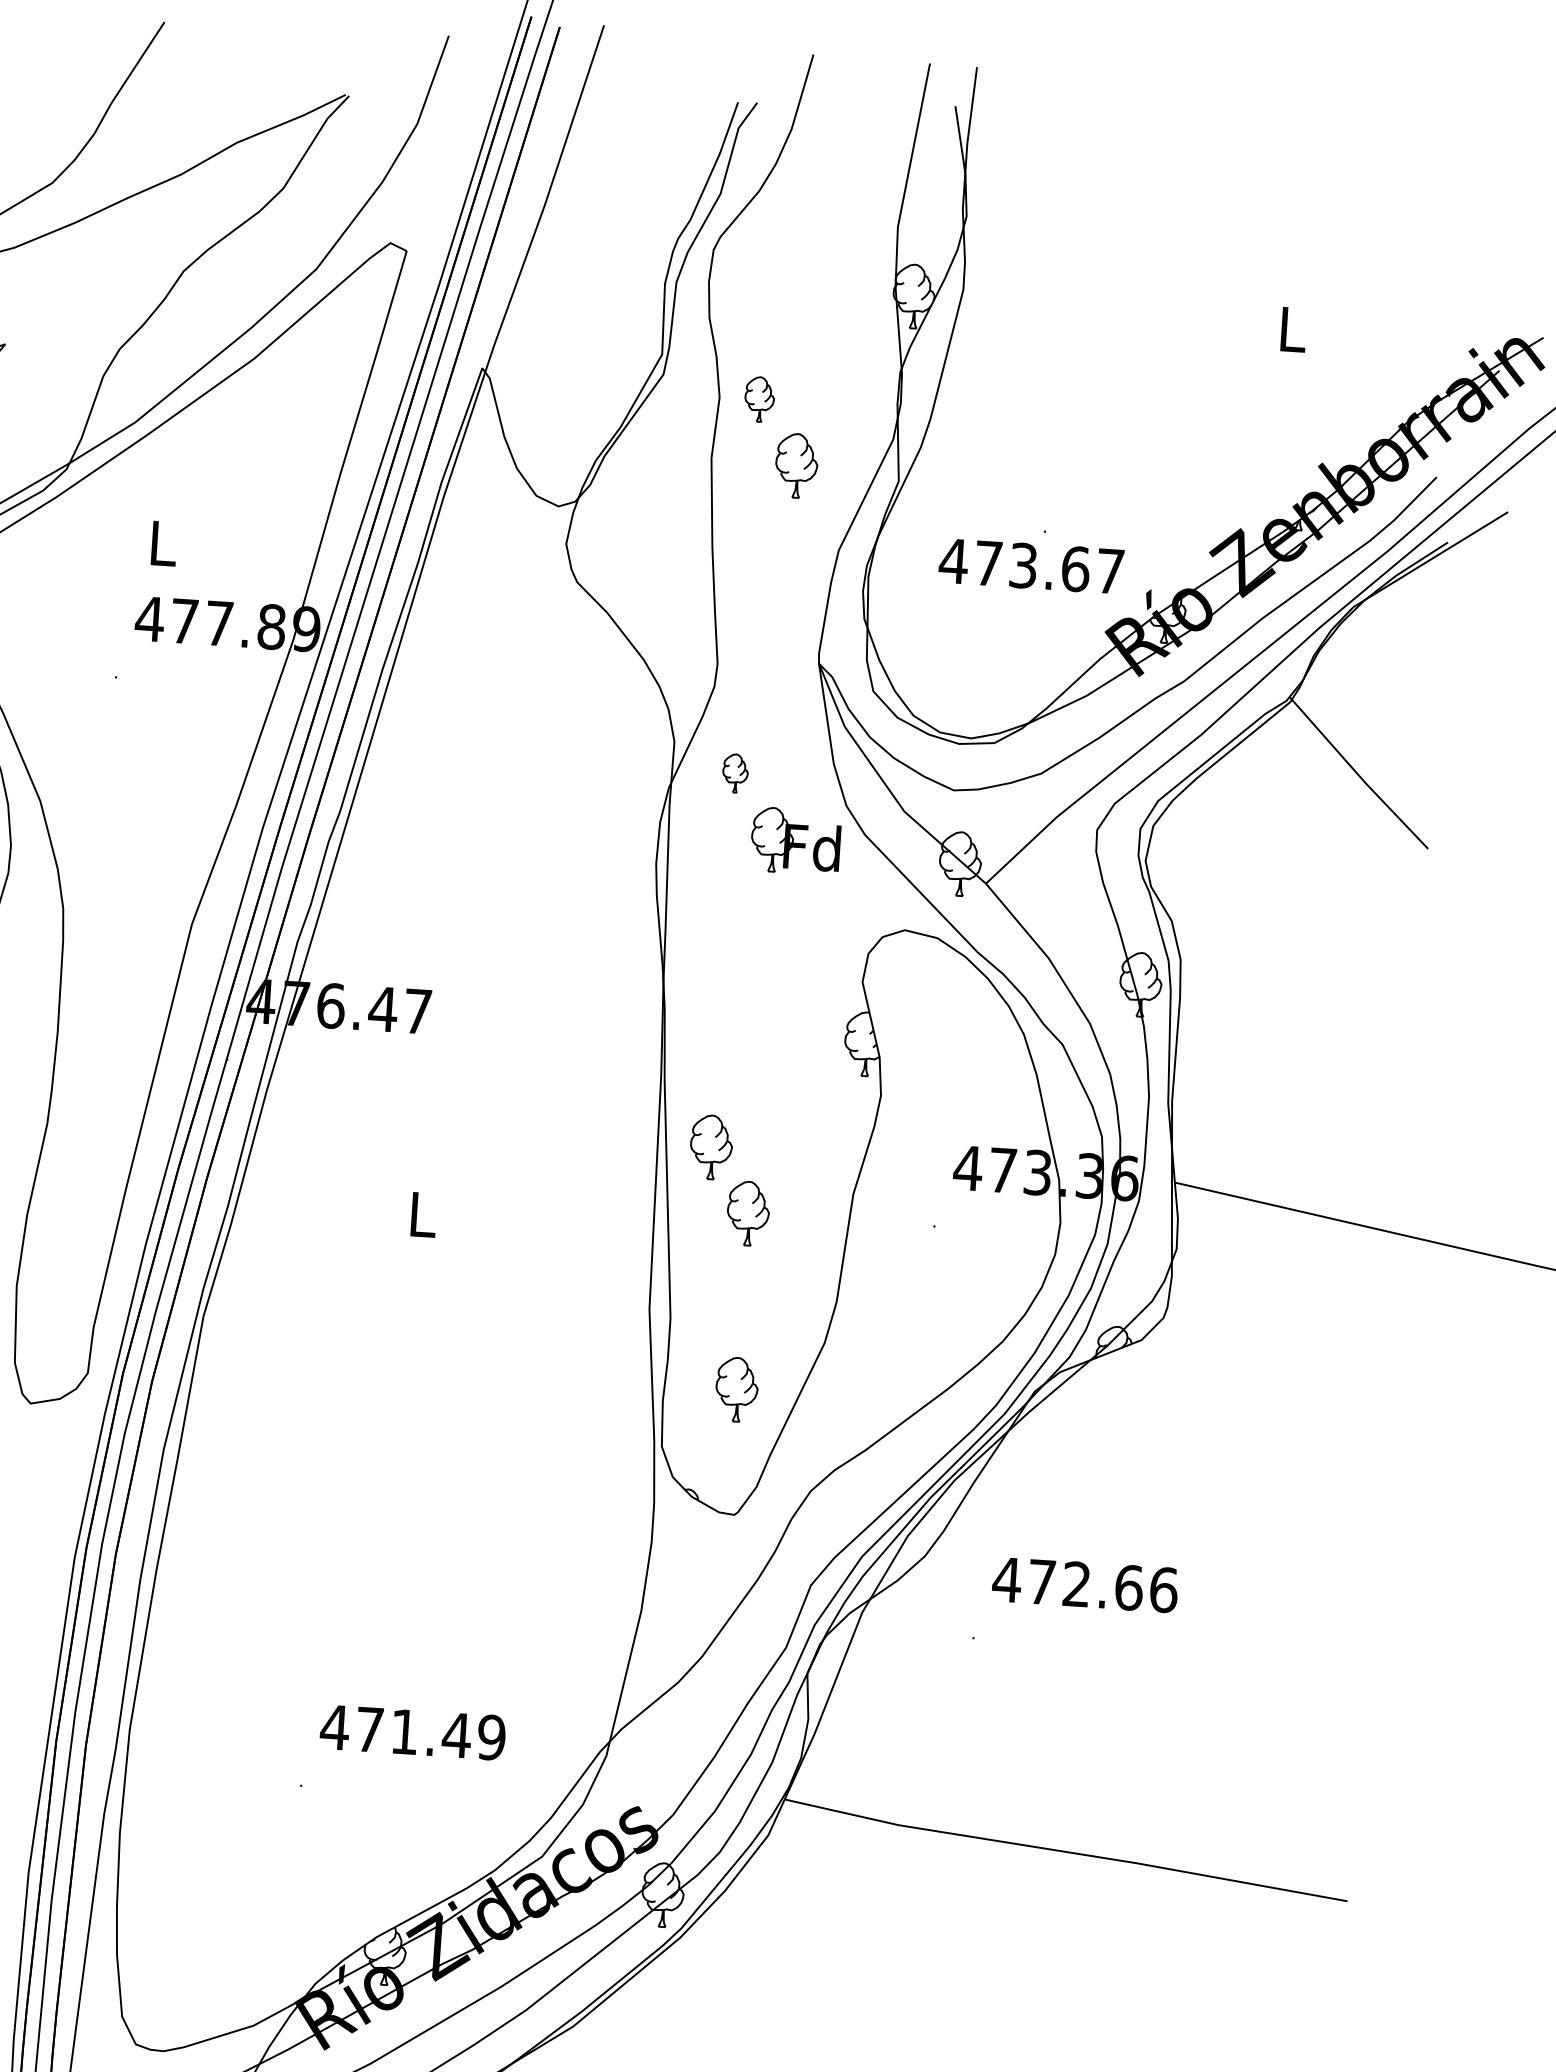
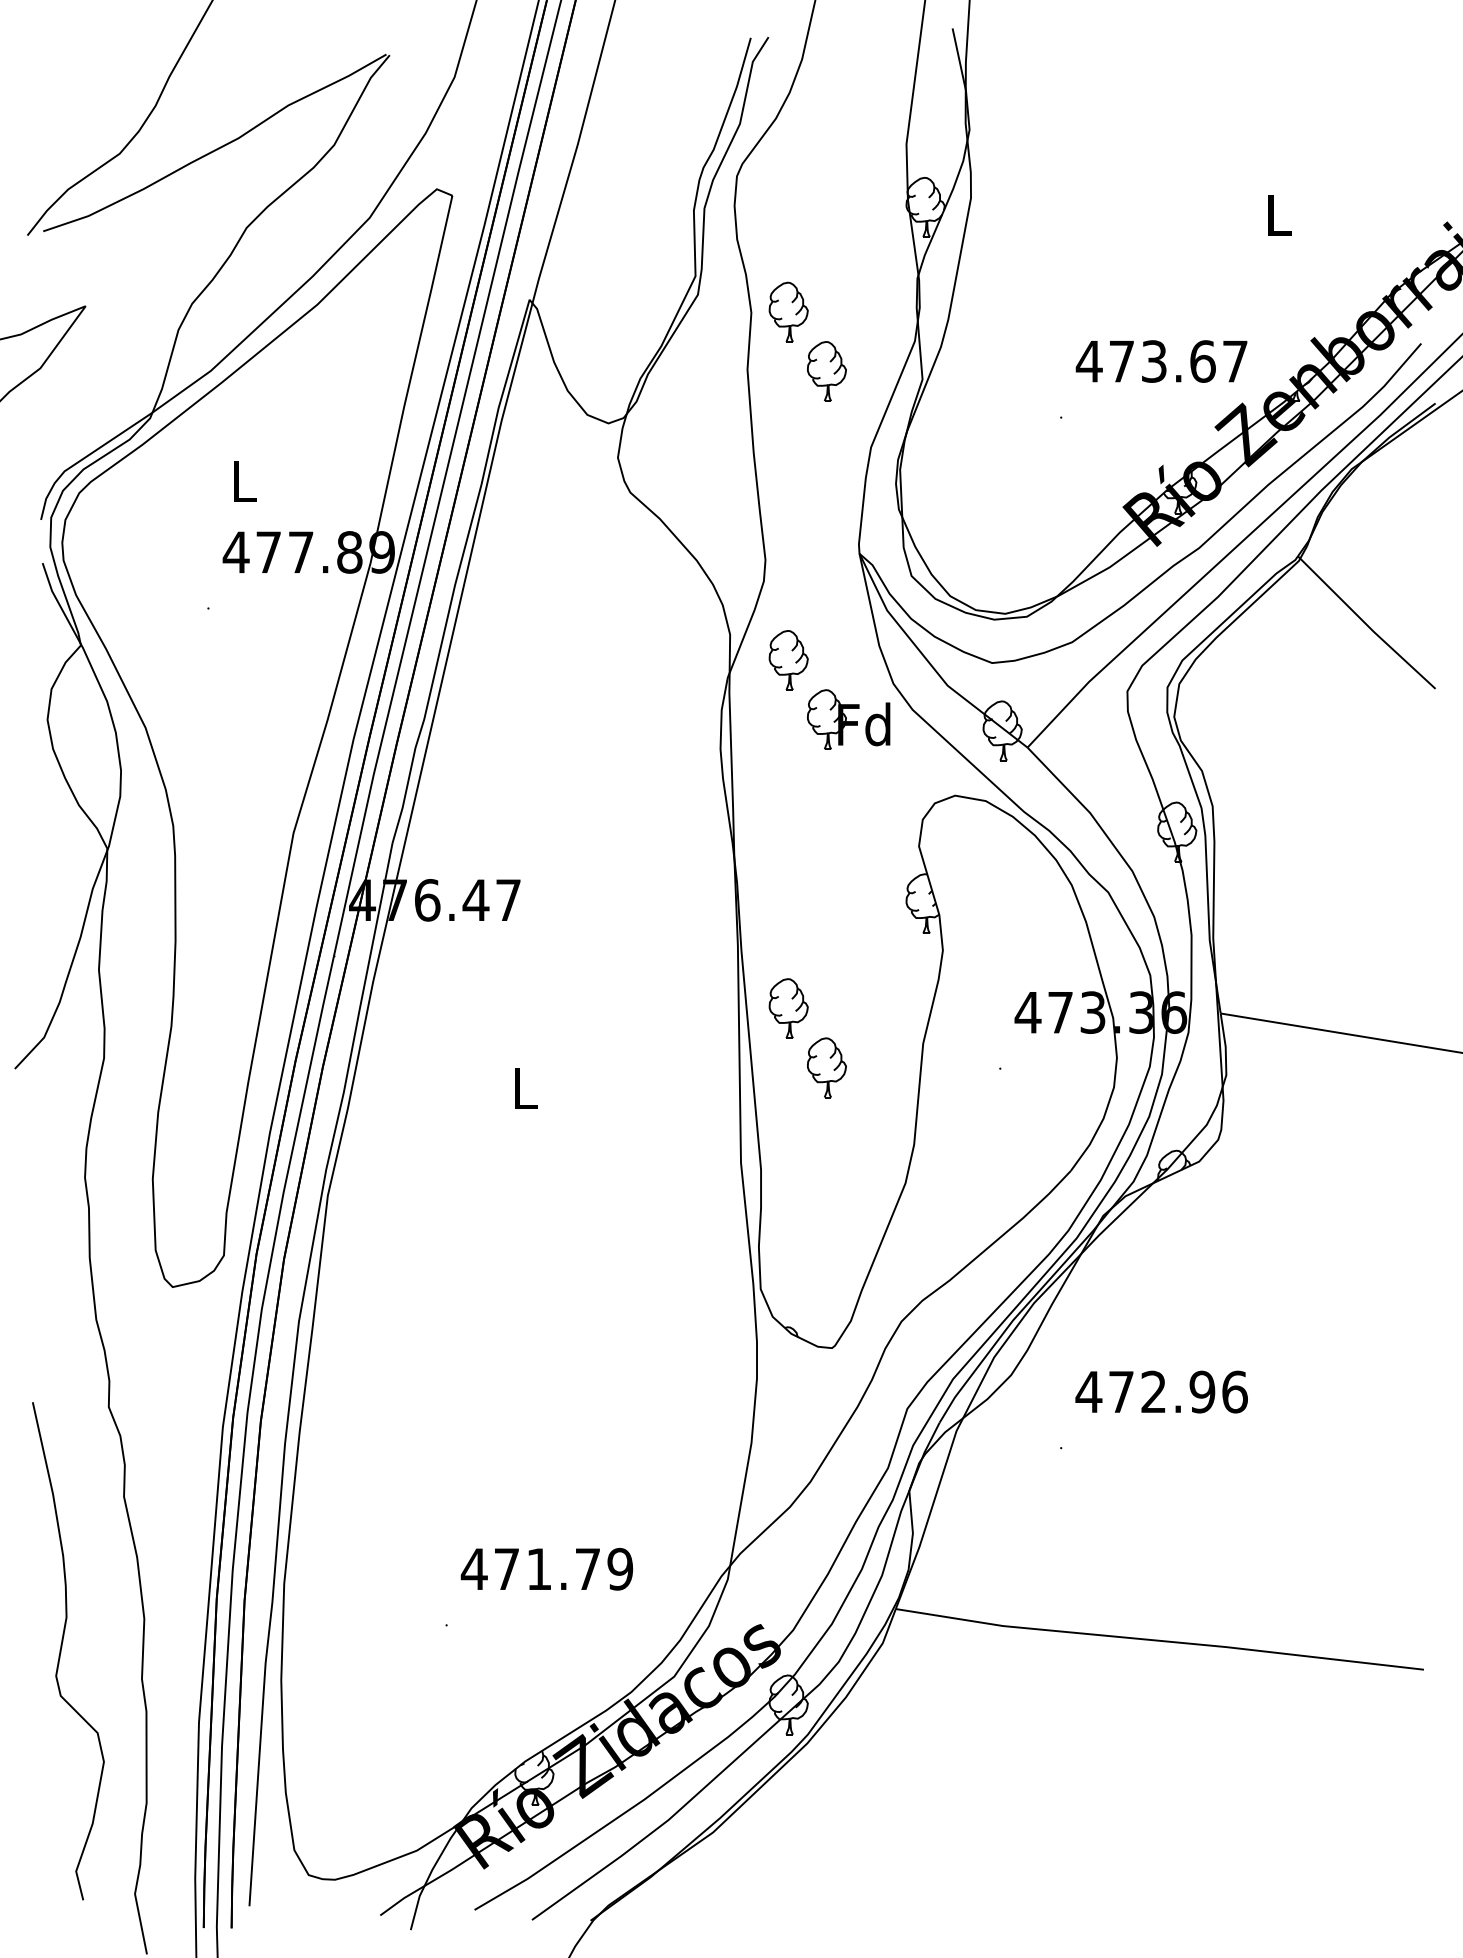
part: (759, 398) -> (788, 311), size x1.43
text: (1031, 566) -> (1161, 361), moved
part: (735, 773) -> (788, 660), size x1.67
part: (736, 1389) -> (826, 1231), removed
text: (1129, 1587) -> (1202, 1391), 472.66 -> 472.96
text: (456, 1734) -> (587, 1568), 471.49 -> 471.79

